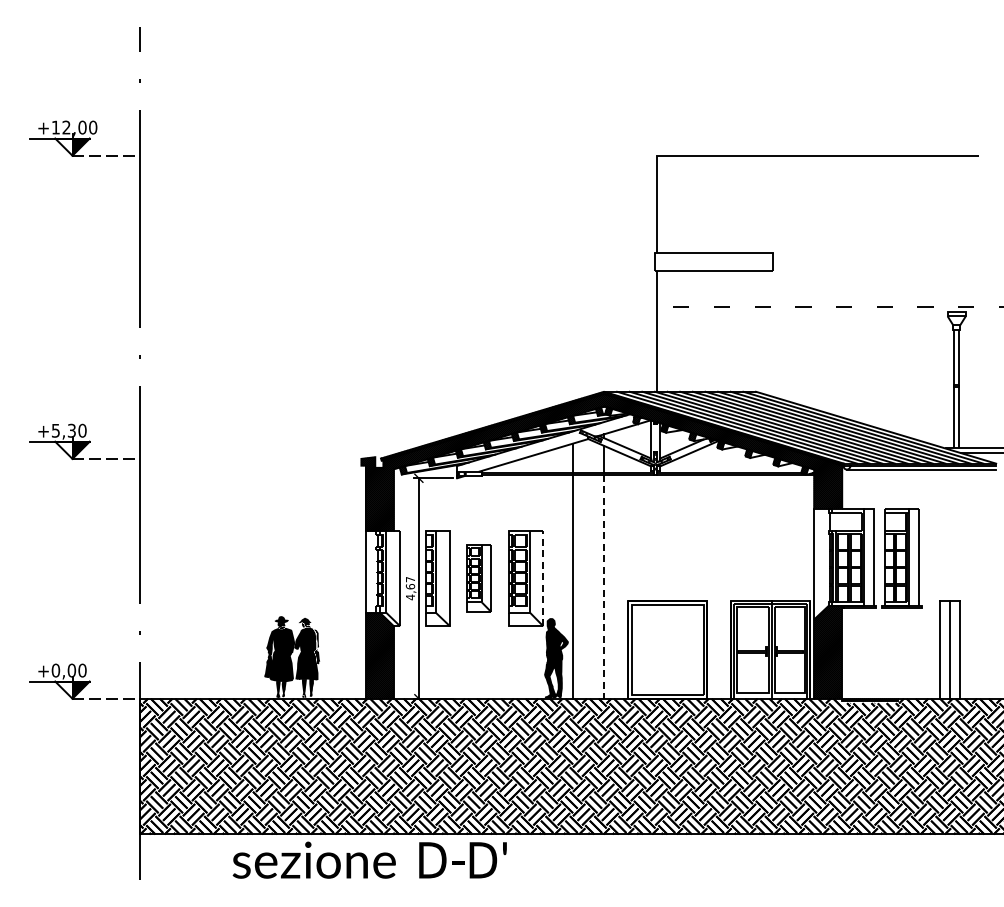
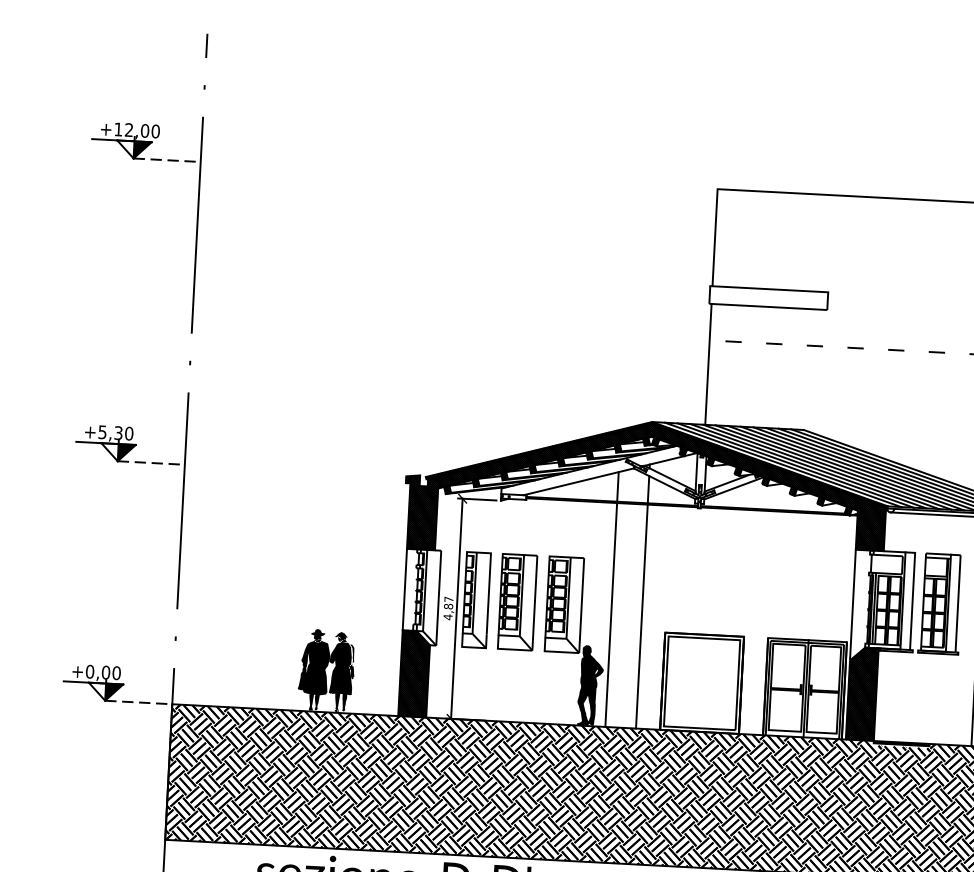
part: (478, 578) -> (516, 601), size x1.43
line: (543, 578) -> (581, 605), dashed -> solid
text: (410, 586) -> (448, 606), 4,67 -> 4,87
line: (604, 587) -> (642, 617), dashed -> solid

